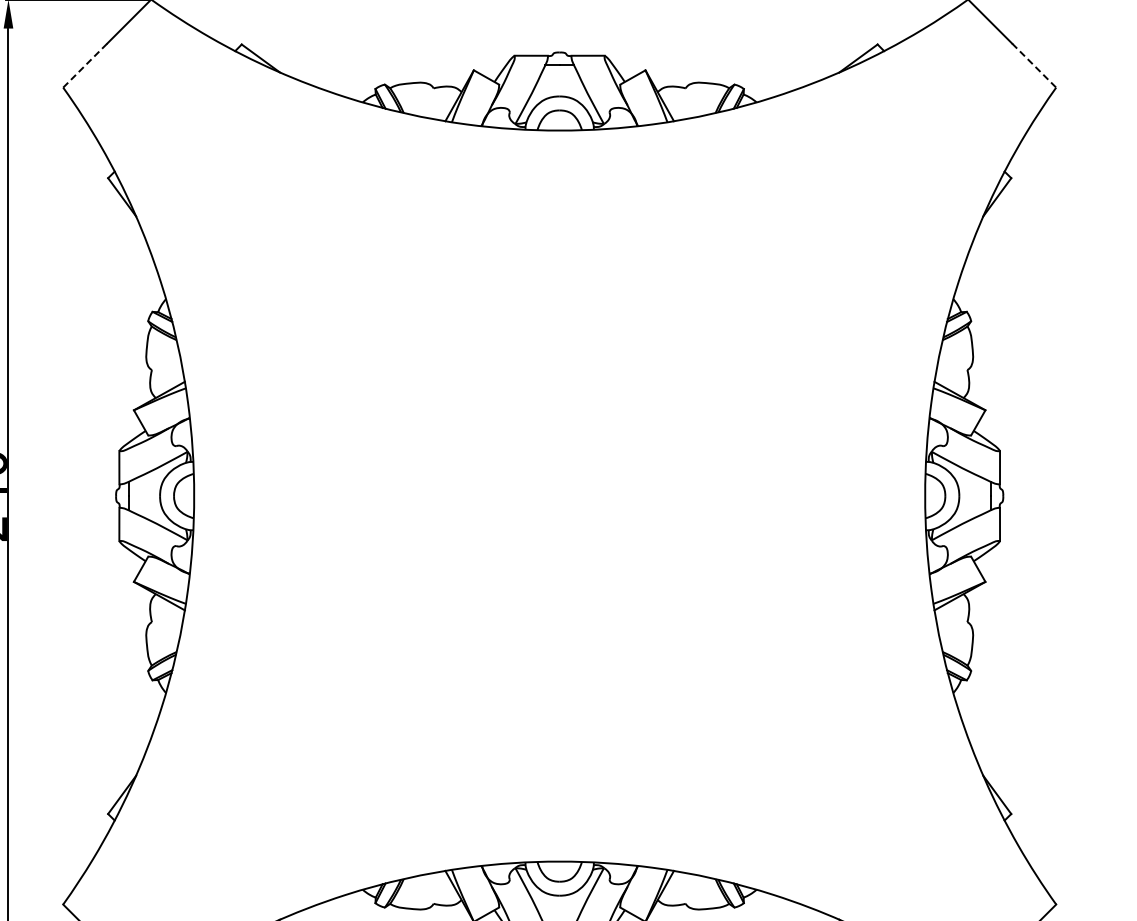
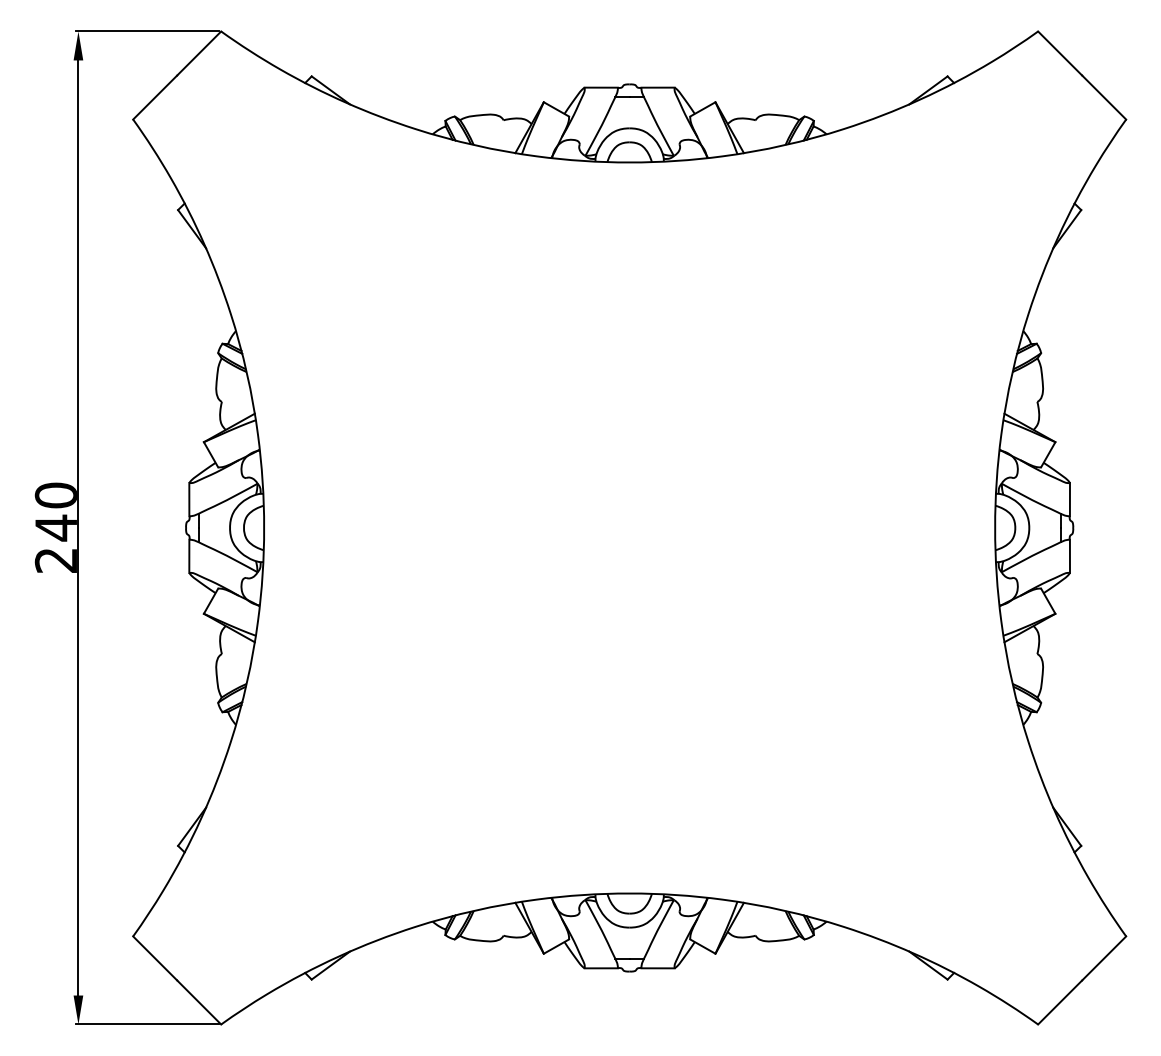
line: (85, 65) -> (155, 97), dashed -> solid
line: (1034, 65) -> (1104, 97), dashed -> solid

